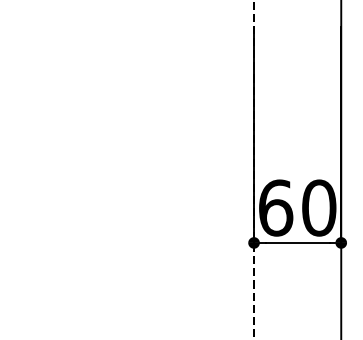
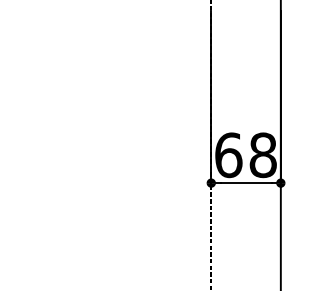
text: (318, 207) -> (262, 154), 60 -> 68

